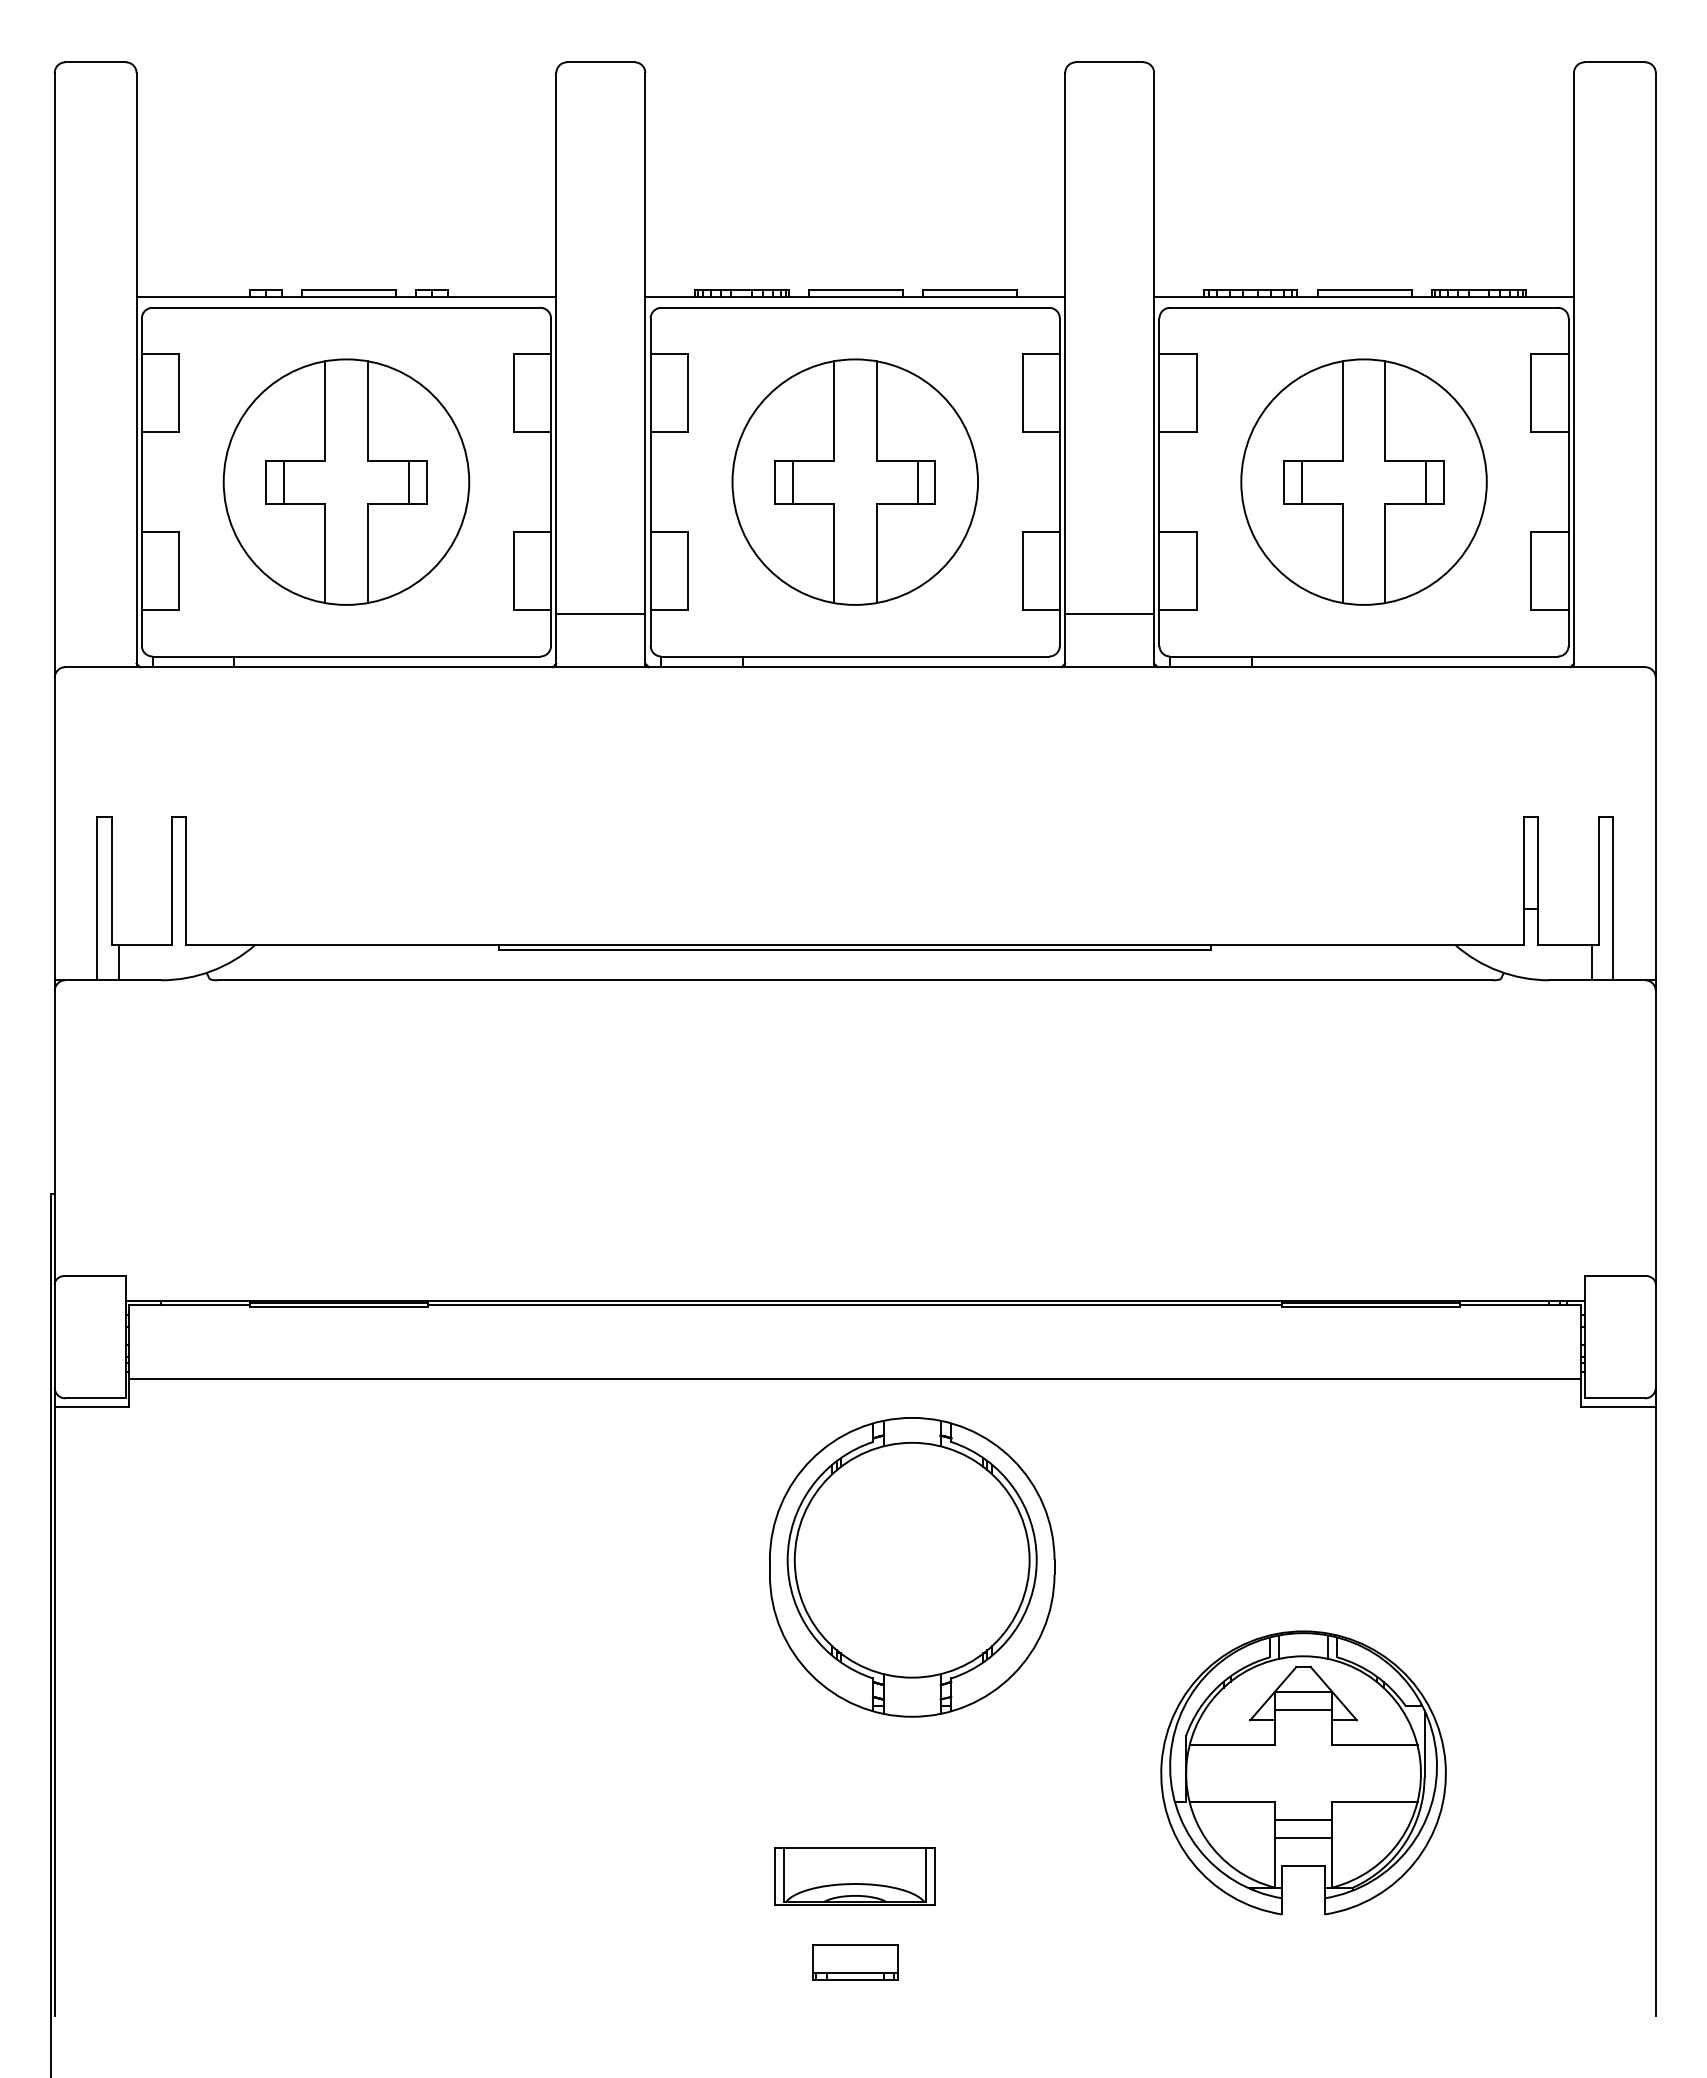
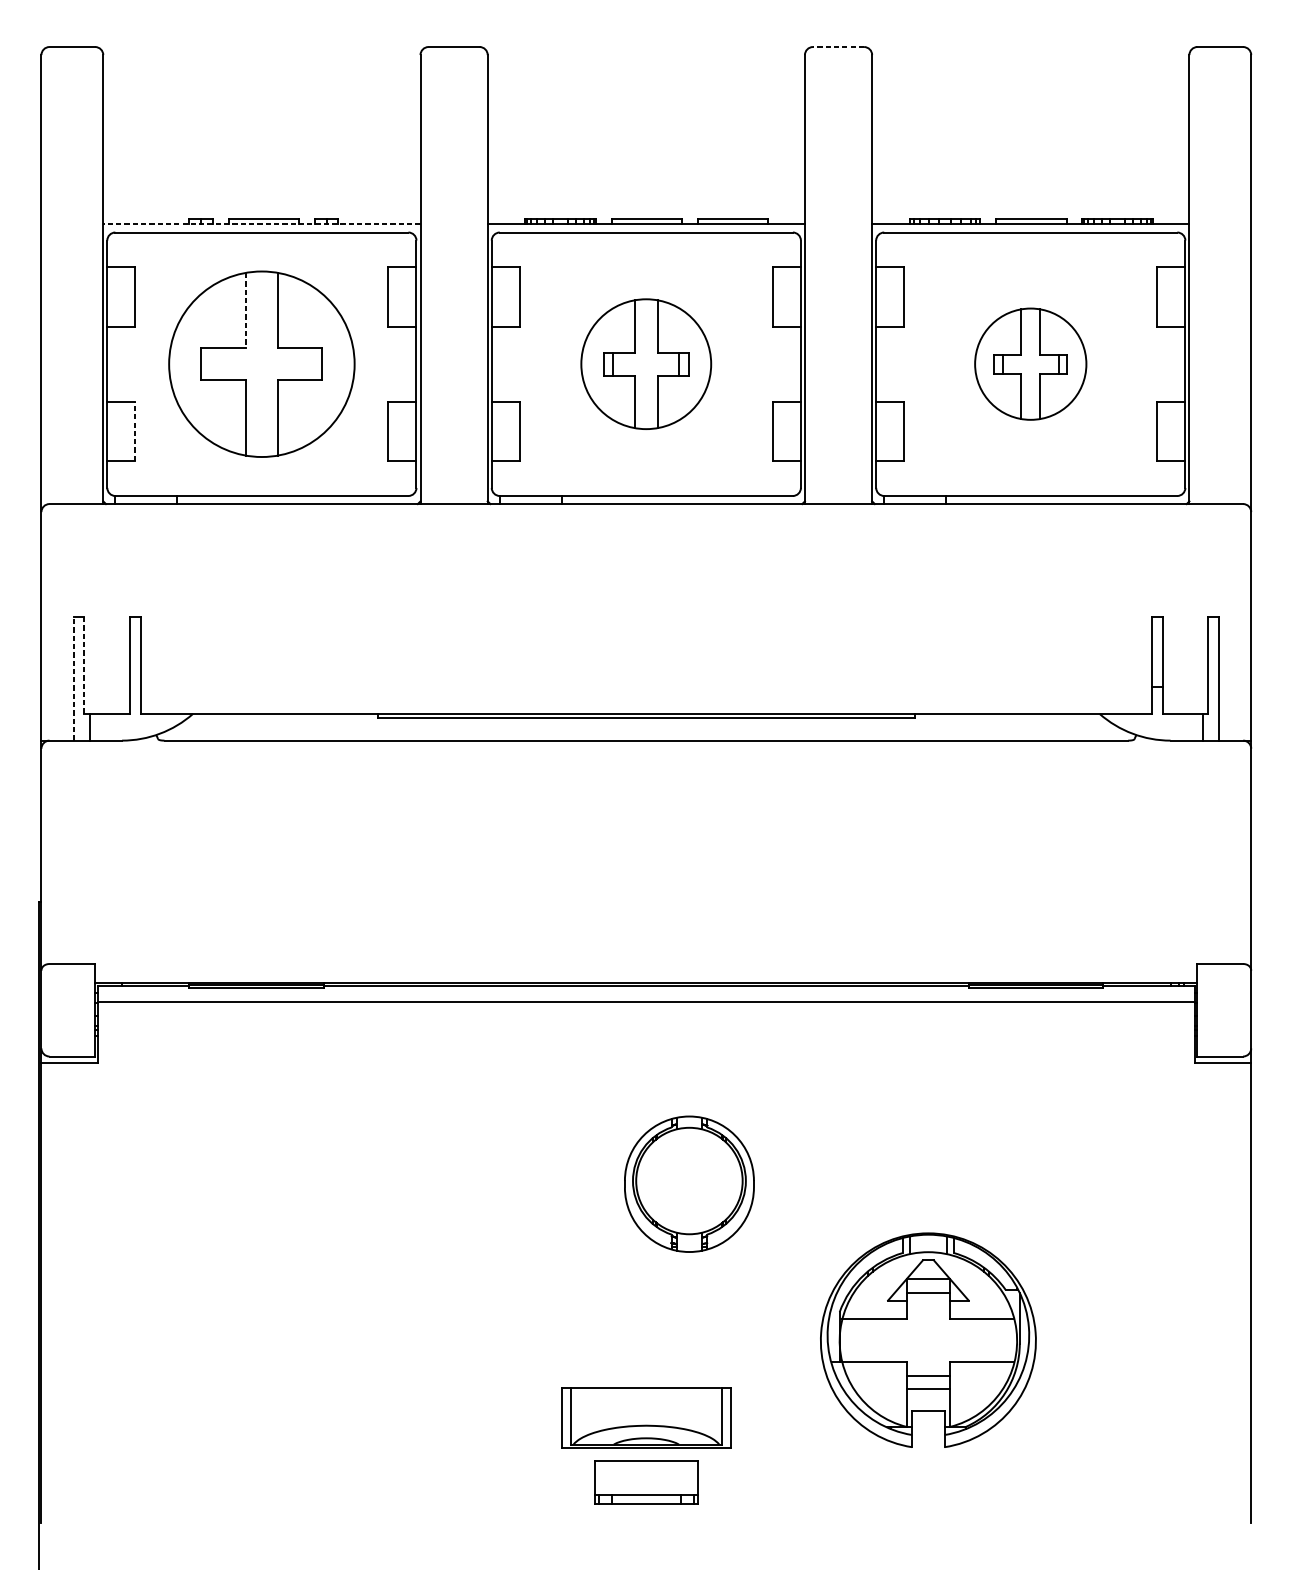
line: (1109, 62) -> (838, 47), solid -> dashed
line: (346, 297) -> (261, 224), solid -> dashed
line: (325, 411) -> (246, 310), solid -> dashed
line: (284, 481) -> (215, 363), removed
line: (408, 481) -> (308, 363), removed
part: (854, 481) -> (645, 363), size x0.7
part: (1363, 481) -> (1030, 363), size x0.6
line: (179, 570) -> (135, 431), solid -> dashed
line: (600, 613) -> (453, 463), removed
line: (1109, 613) -> (838, 463), removed
line: (111, 880) -> (84, 665), solid -> dashed
line: (97, 898) -> (73, 678), solid -> dashed
line: (855, 1378) -> (646, 1002), moved
part: (912, 1567) -> (689, 1184), size x0.6
part: (1303, 1772) -> (928, 1339), moved
part: (854, 1876) -> (645, 1417), size x1.4
part: (855, 1962) -> (646, 1482), size x1.6

